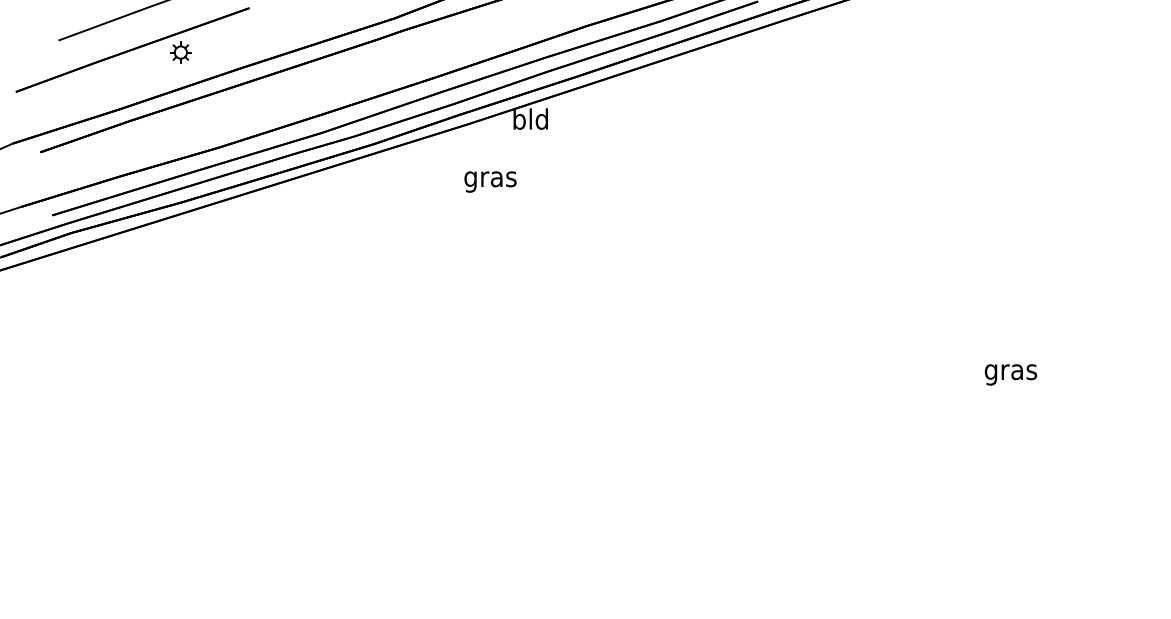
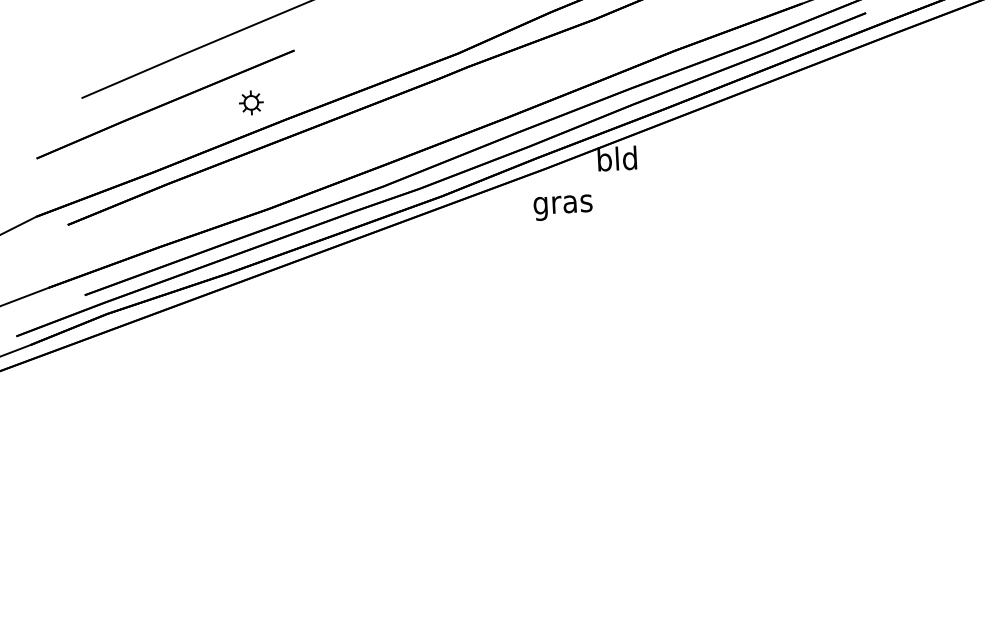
part: (180, 52) -> (250, 102), moved
text: (490, 181) -> (563, 207), moved

